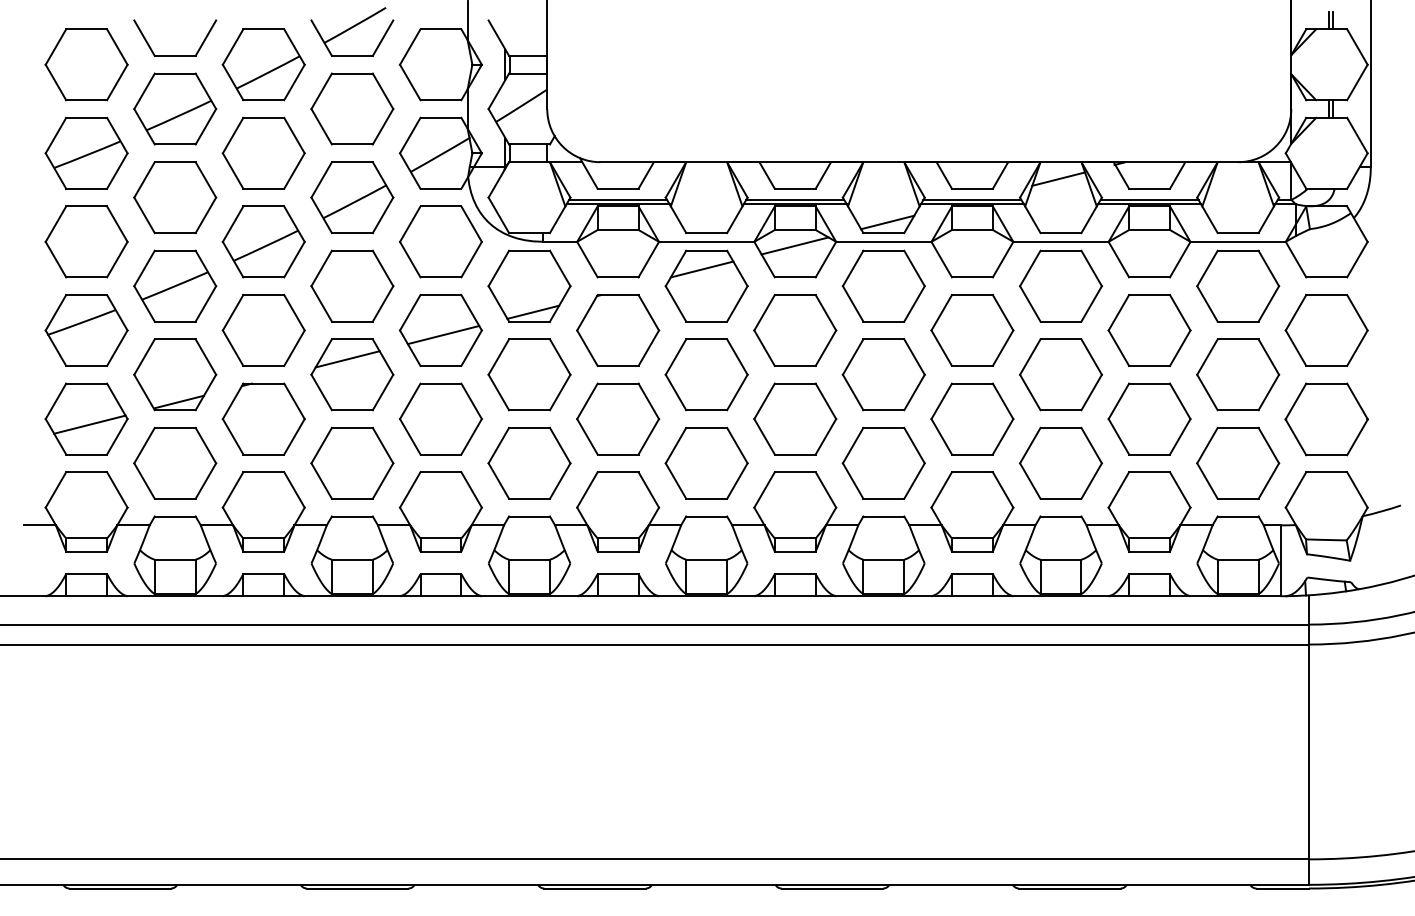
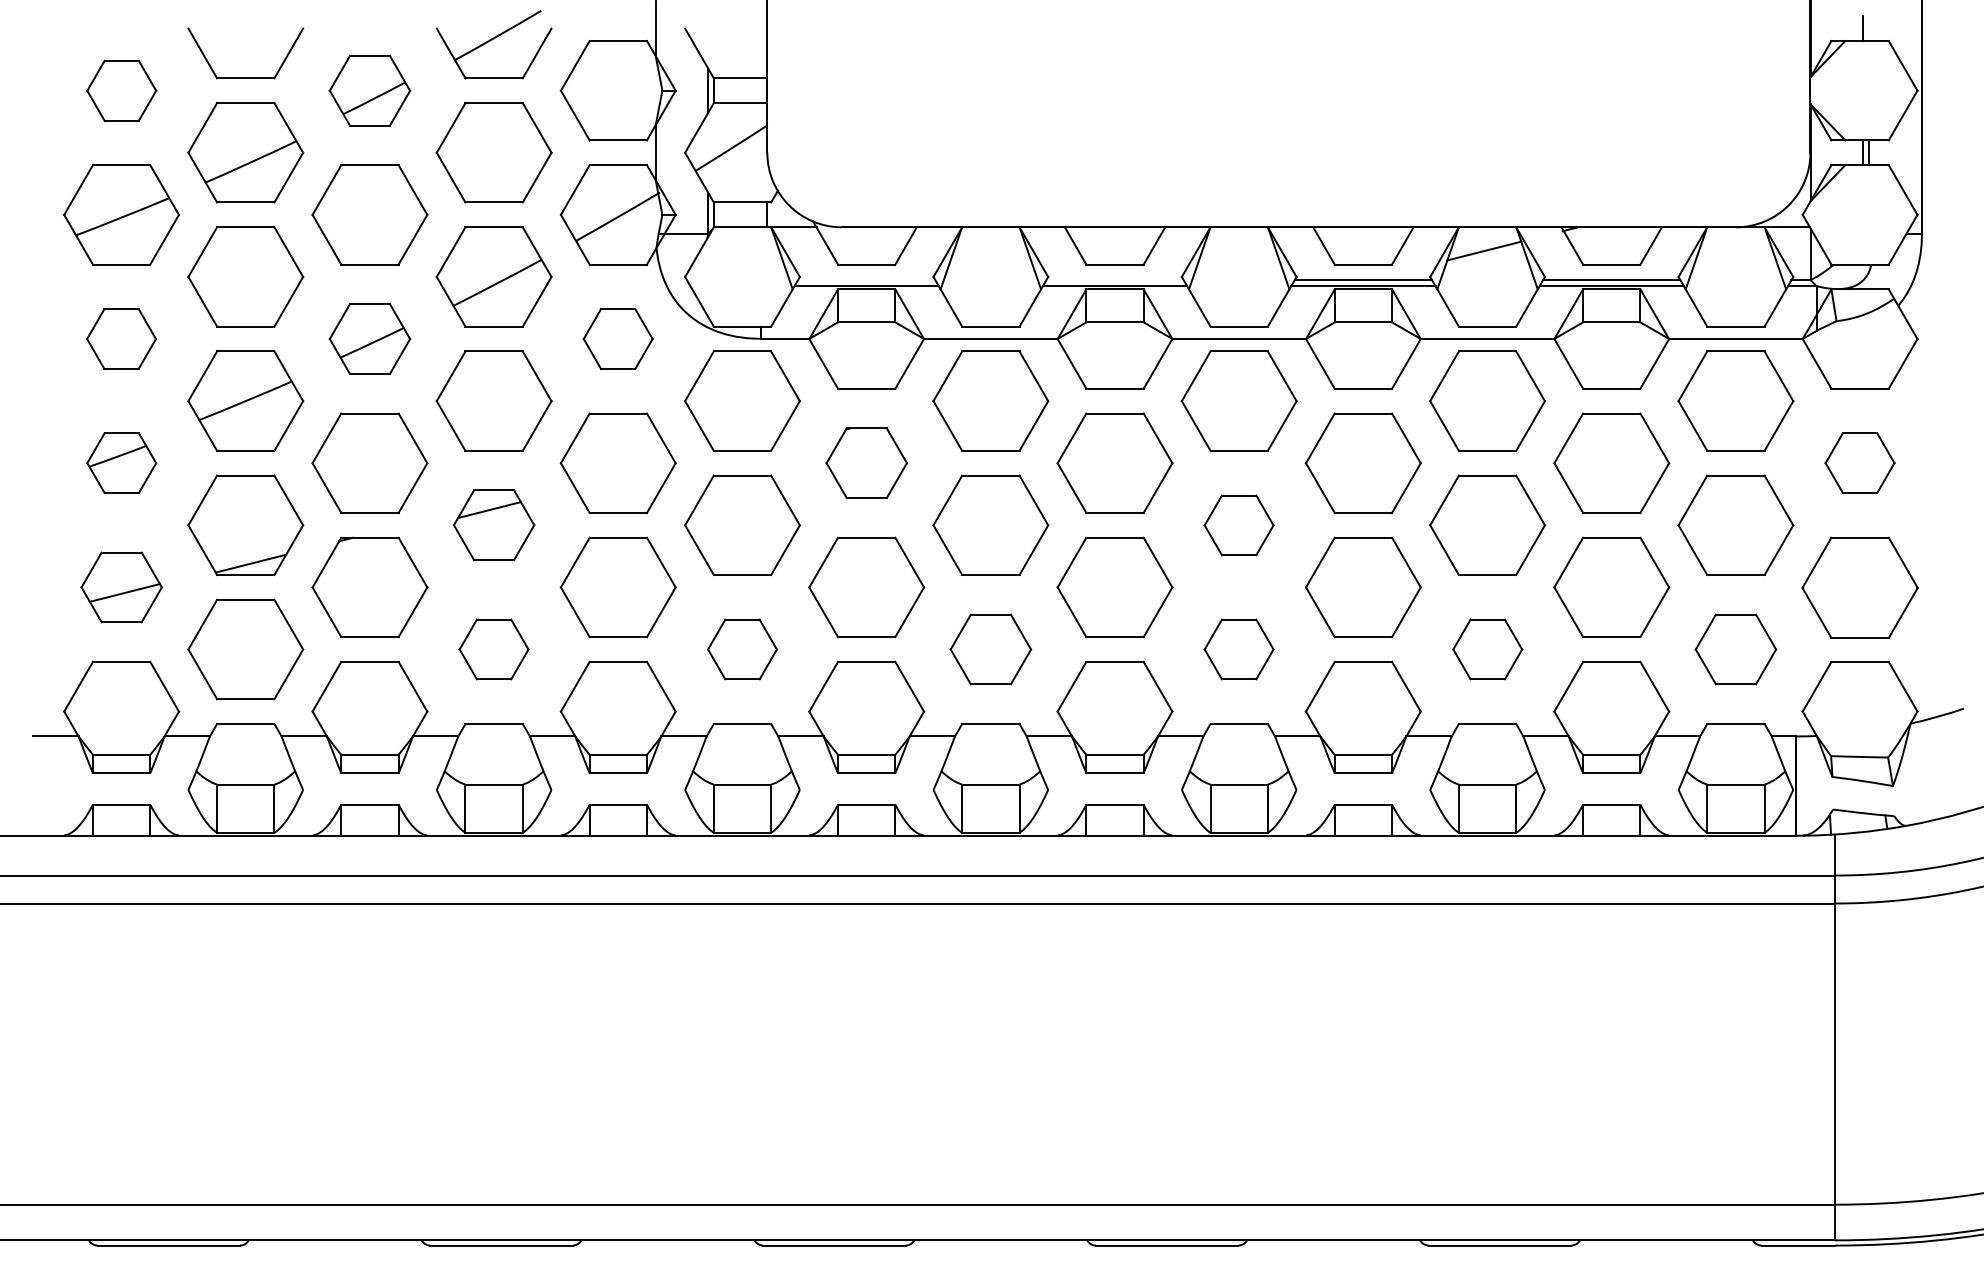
line: (1333, 20) -> (1869, 28), removed
part: (86, 64) -> (121, 90), size x0.6
part: (263, 64) -> (369, 90), size x0.7
line: (617, 200) -> (866, 280), removed
line: (794, 200) -> (1114, 280), removed
line: (887, 222) -> (1244, 311), removed
part: (86, 241) -> (121, 338), size x0.6
part: (263, 241) -> (369, 338), size x0.7
part: (440, 241) -> (617, 338), size x0.6
line: (794, 245) -> (1114, 344), removed
line: (702, 269) -> (984, 377), removed
line: (533, 312) -> (747, 437), removed
part: (86, 329) -> (121, 462), size x0.6
part: (617, 329) -> (866, 462), size x0.7
part: (1326, 329) -> (1859, 462), size x0.6
line: (443, 334) -> (621, 469), removed
part: (351, 374) -> (493, 524), size x0.7
part: (883, 374) -> (1238, 525), size x0.6
part: (86, 419) -> (121, 587), size x0.7
part: (351, 463) -> (493, 649), size x0.6
part: (529, 463) -> (742, 649), size x0.6
part: (706, 463) -> (990, 649), size x0.7
part: (883, 463) -> (1238, 649), size x0.6
part: (1060, 463) -> (1487, 649), size x0.6
part: (1237, 463) -> (1735, 649), size x0.7

